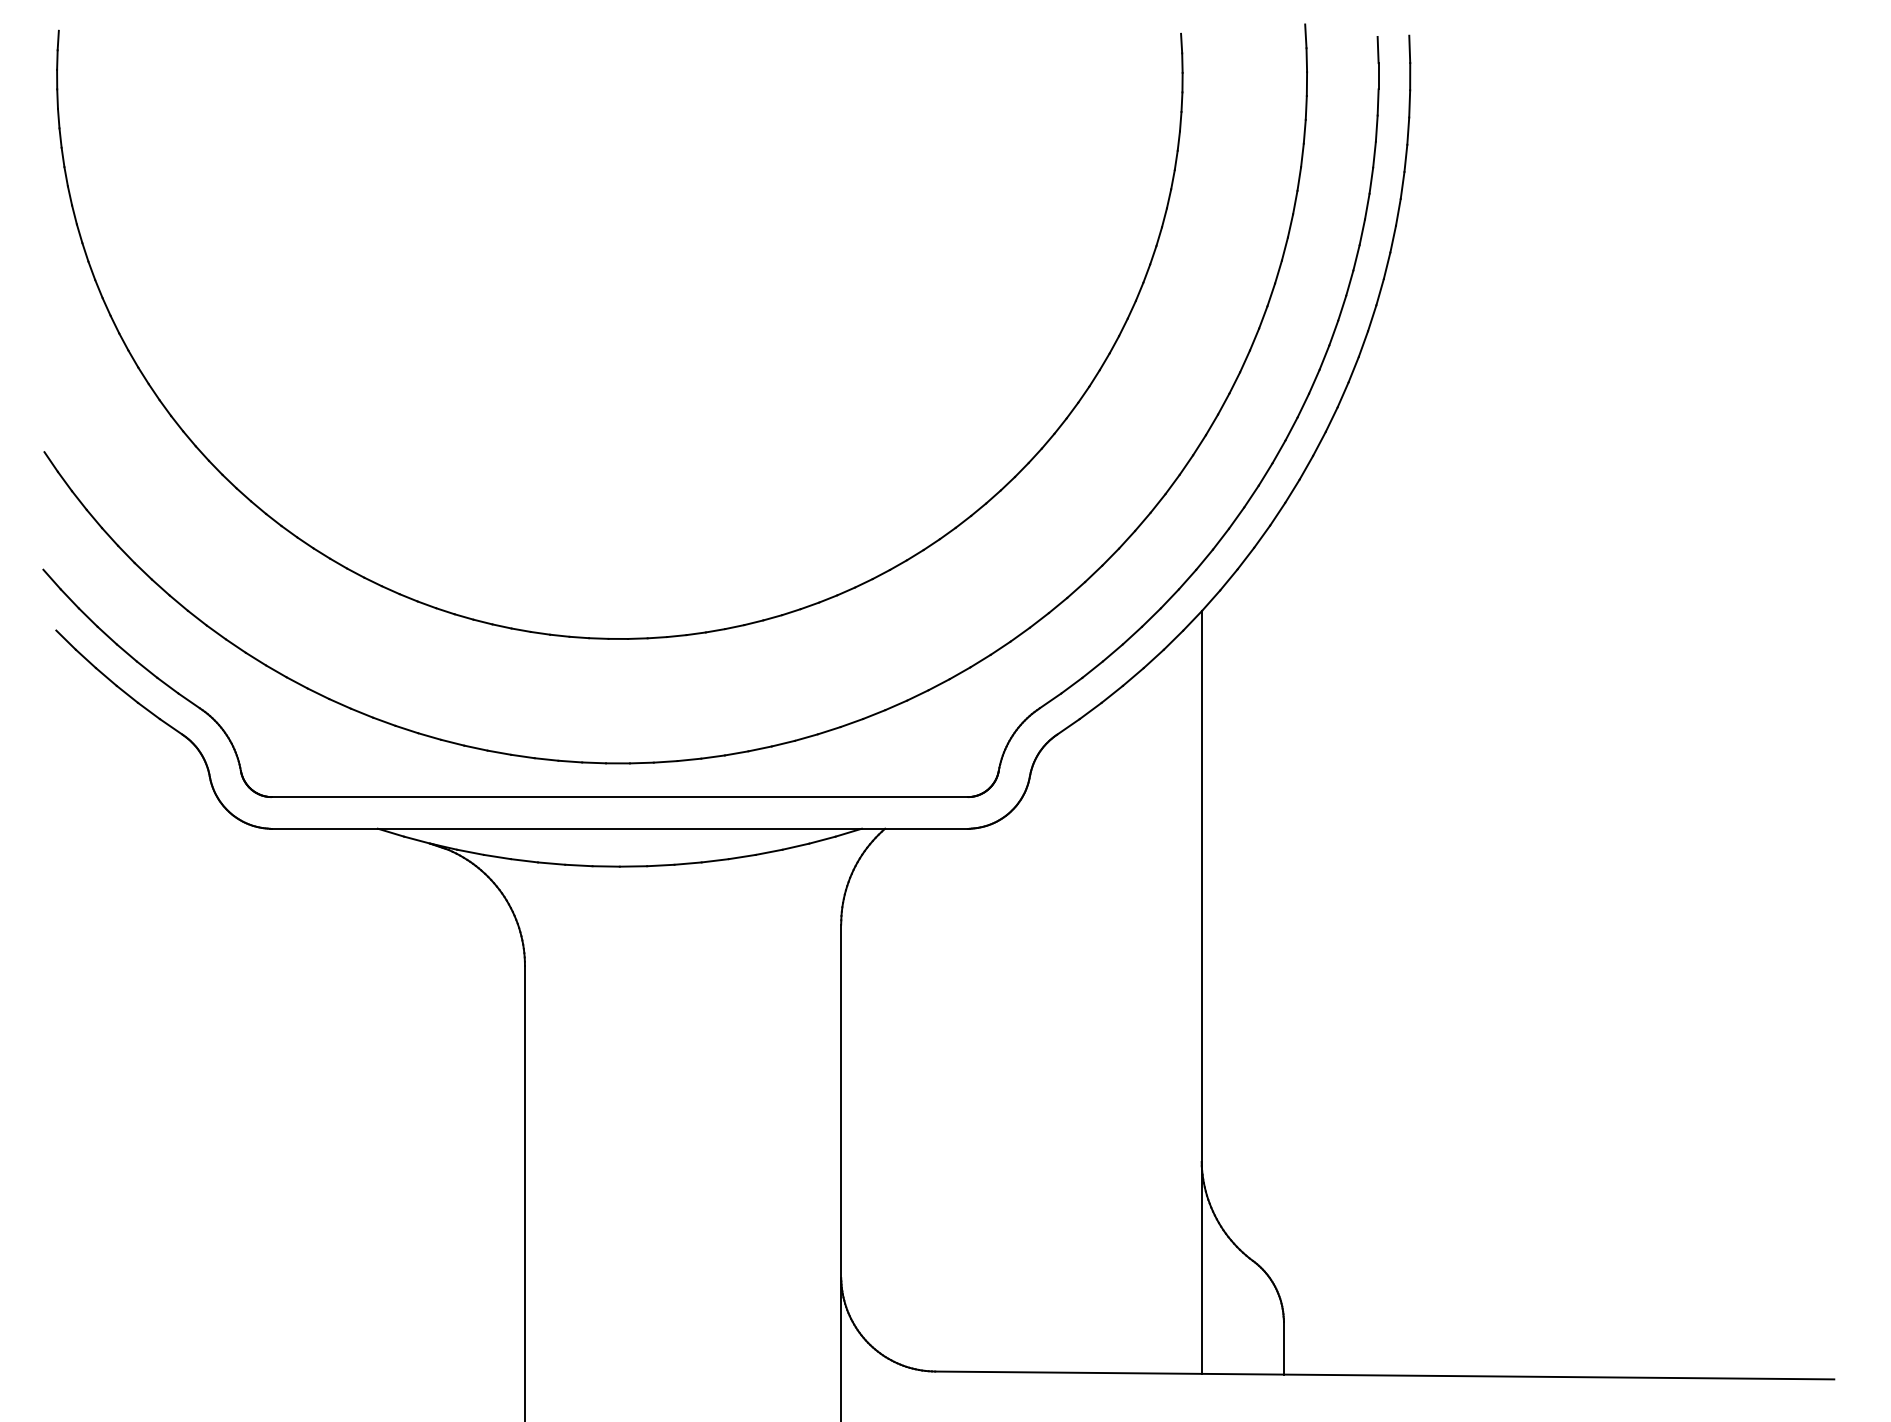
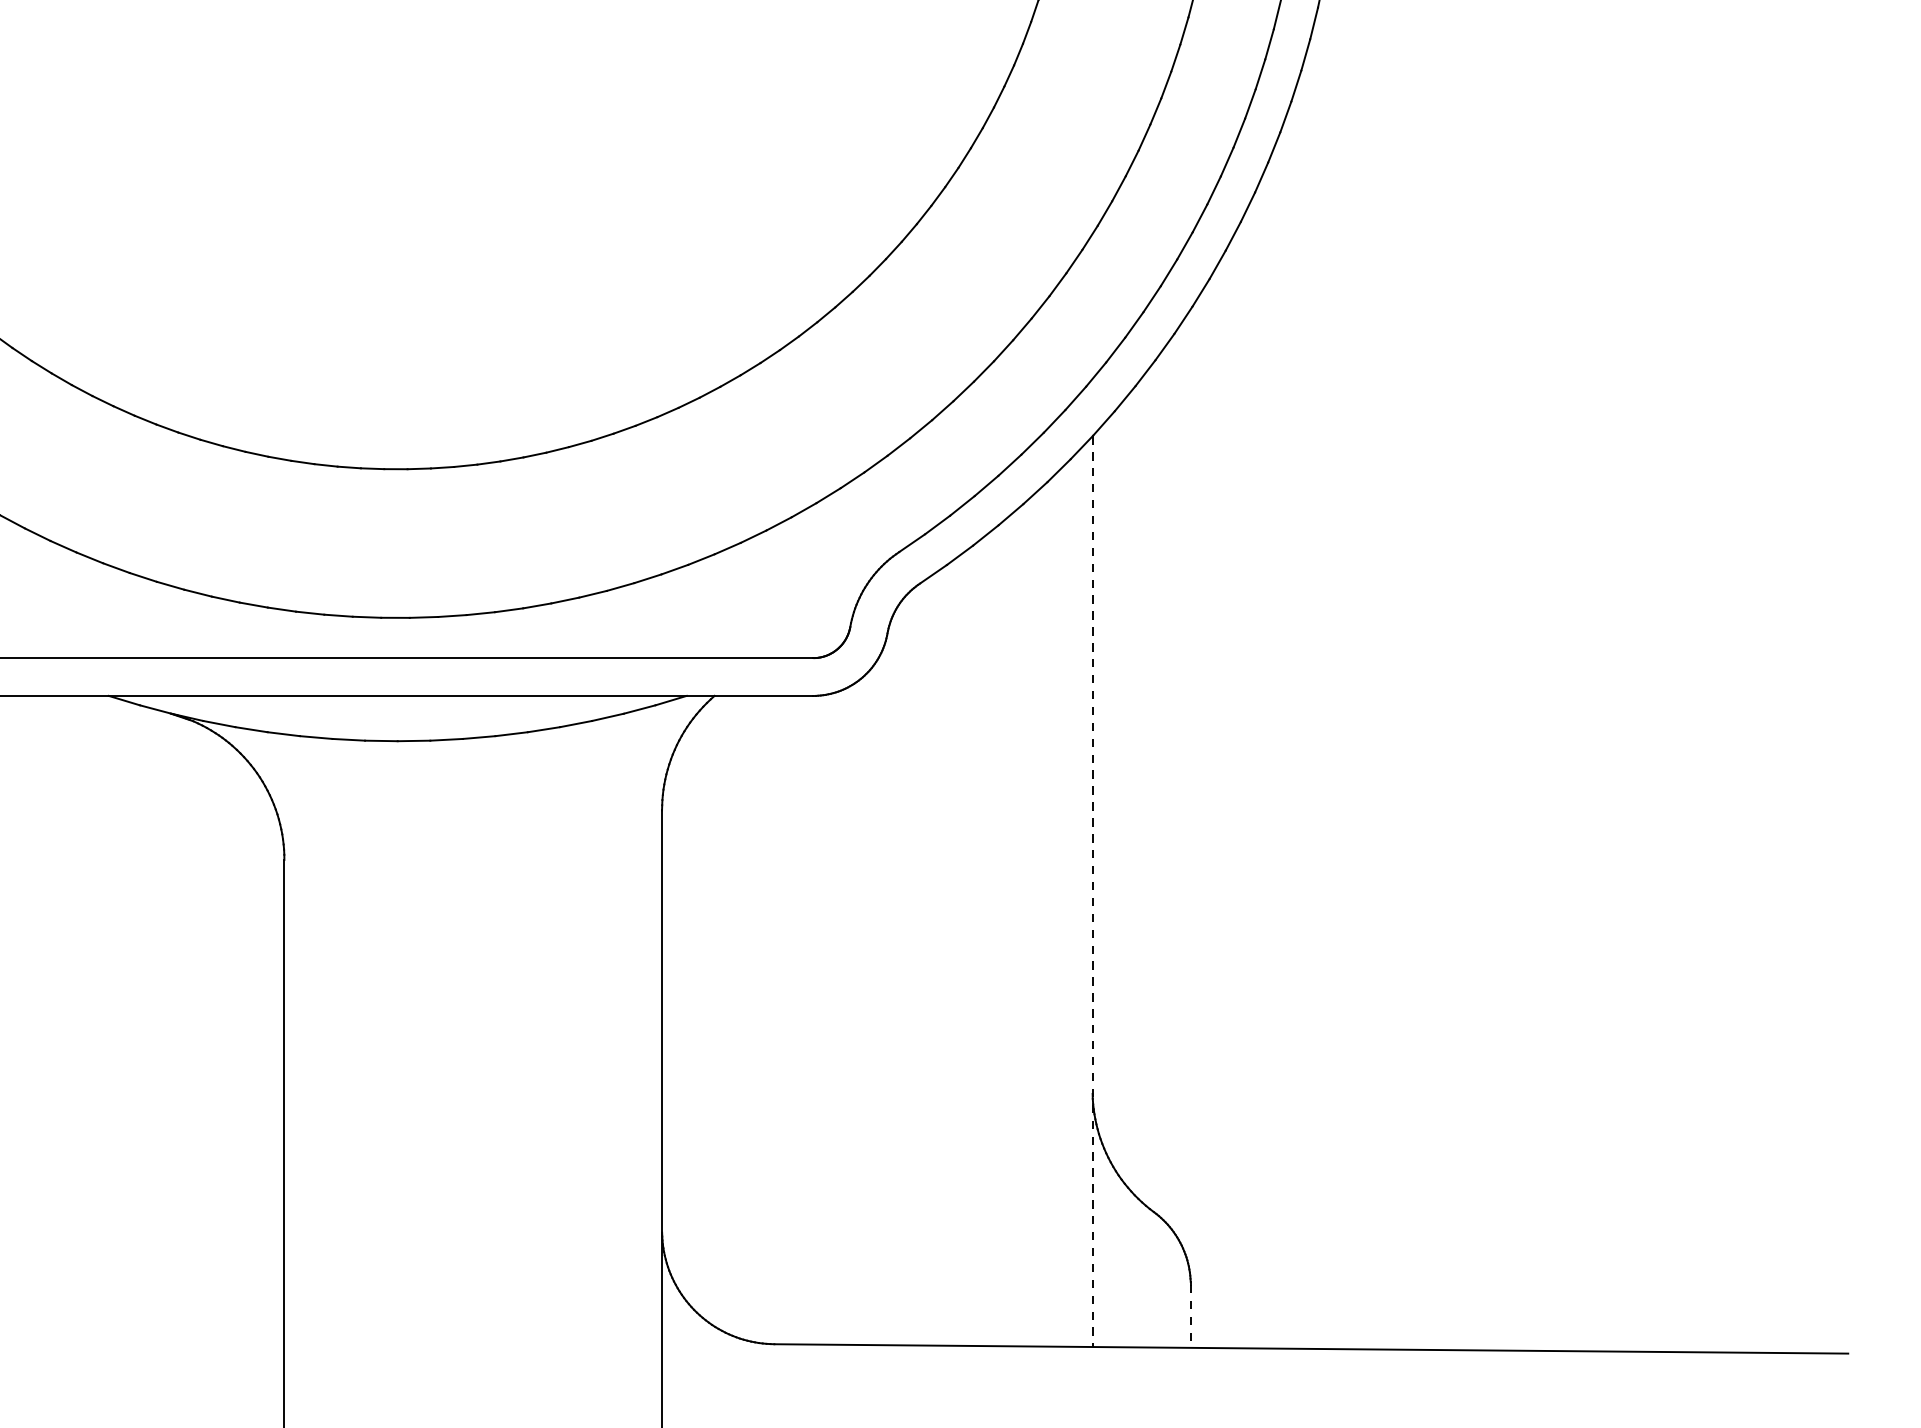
line: (1201, 993) -> (1092, 892), solid -> dashed
line: (1283, 1348) -> (1190, 1316), solid -> dashed

